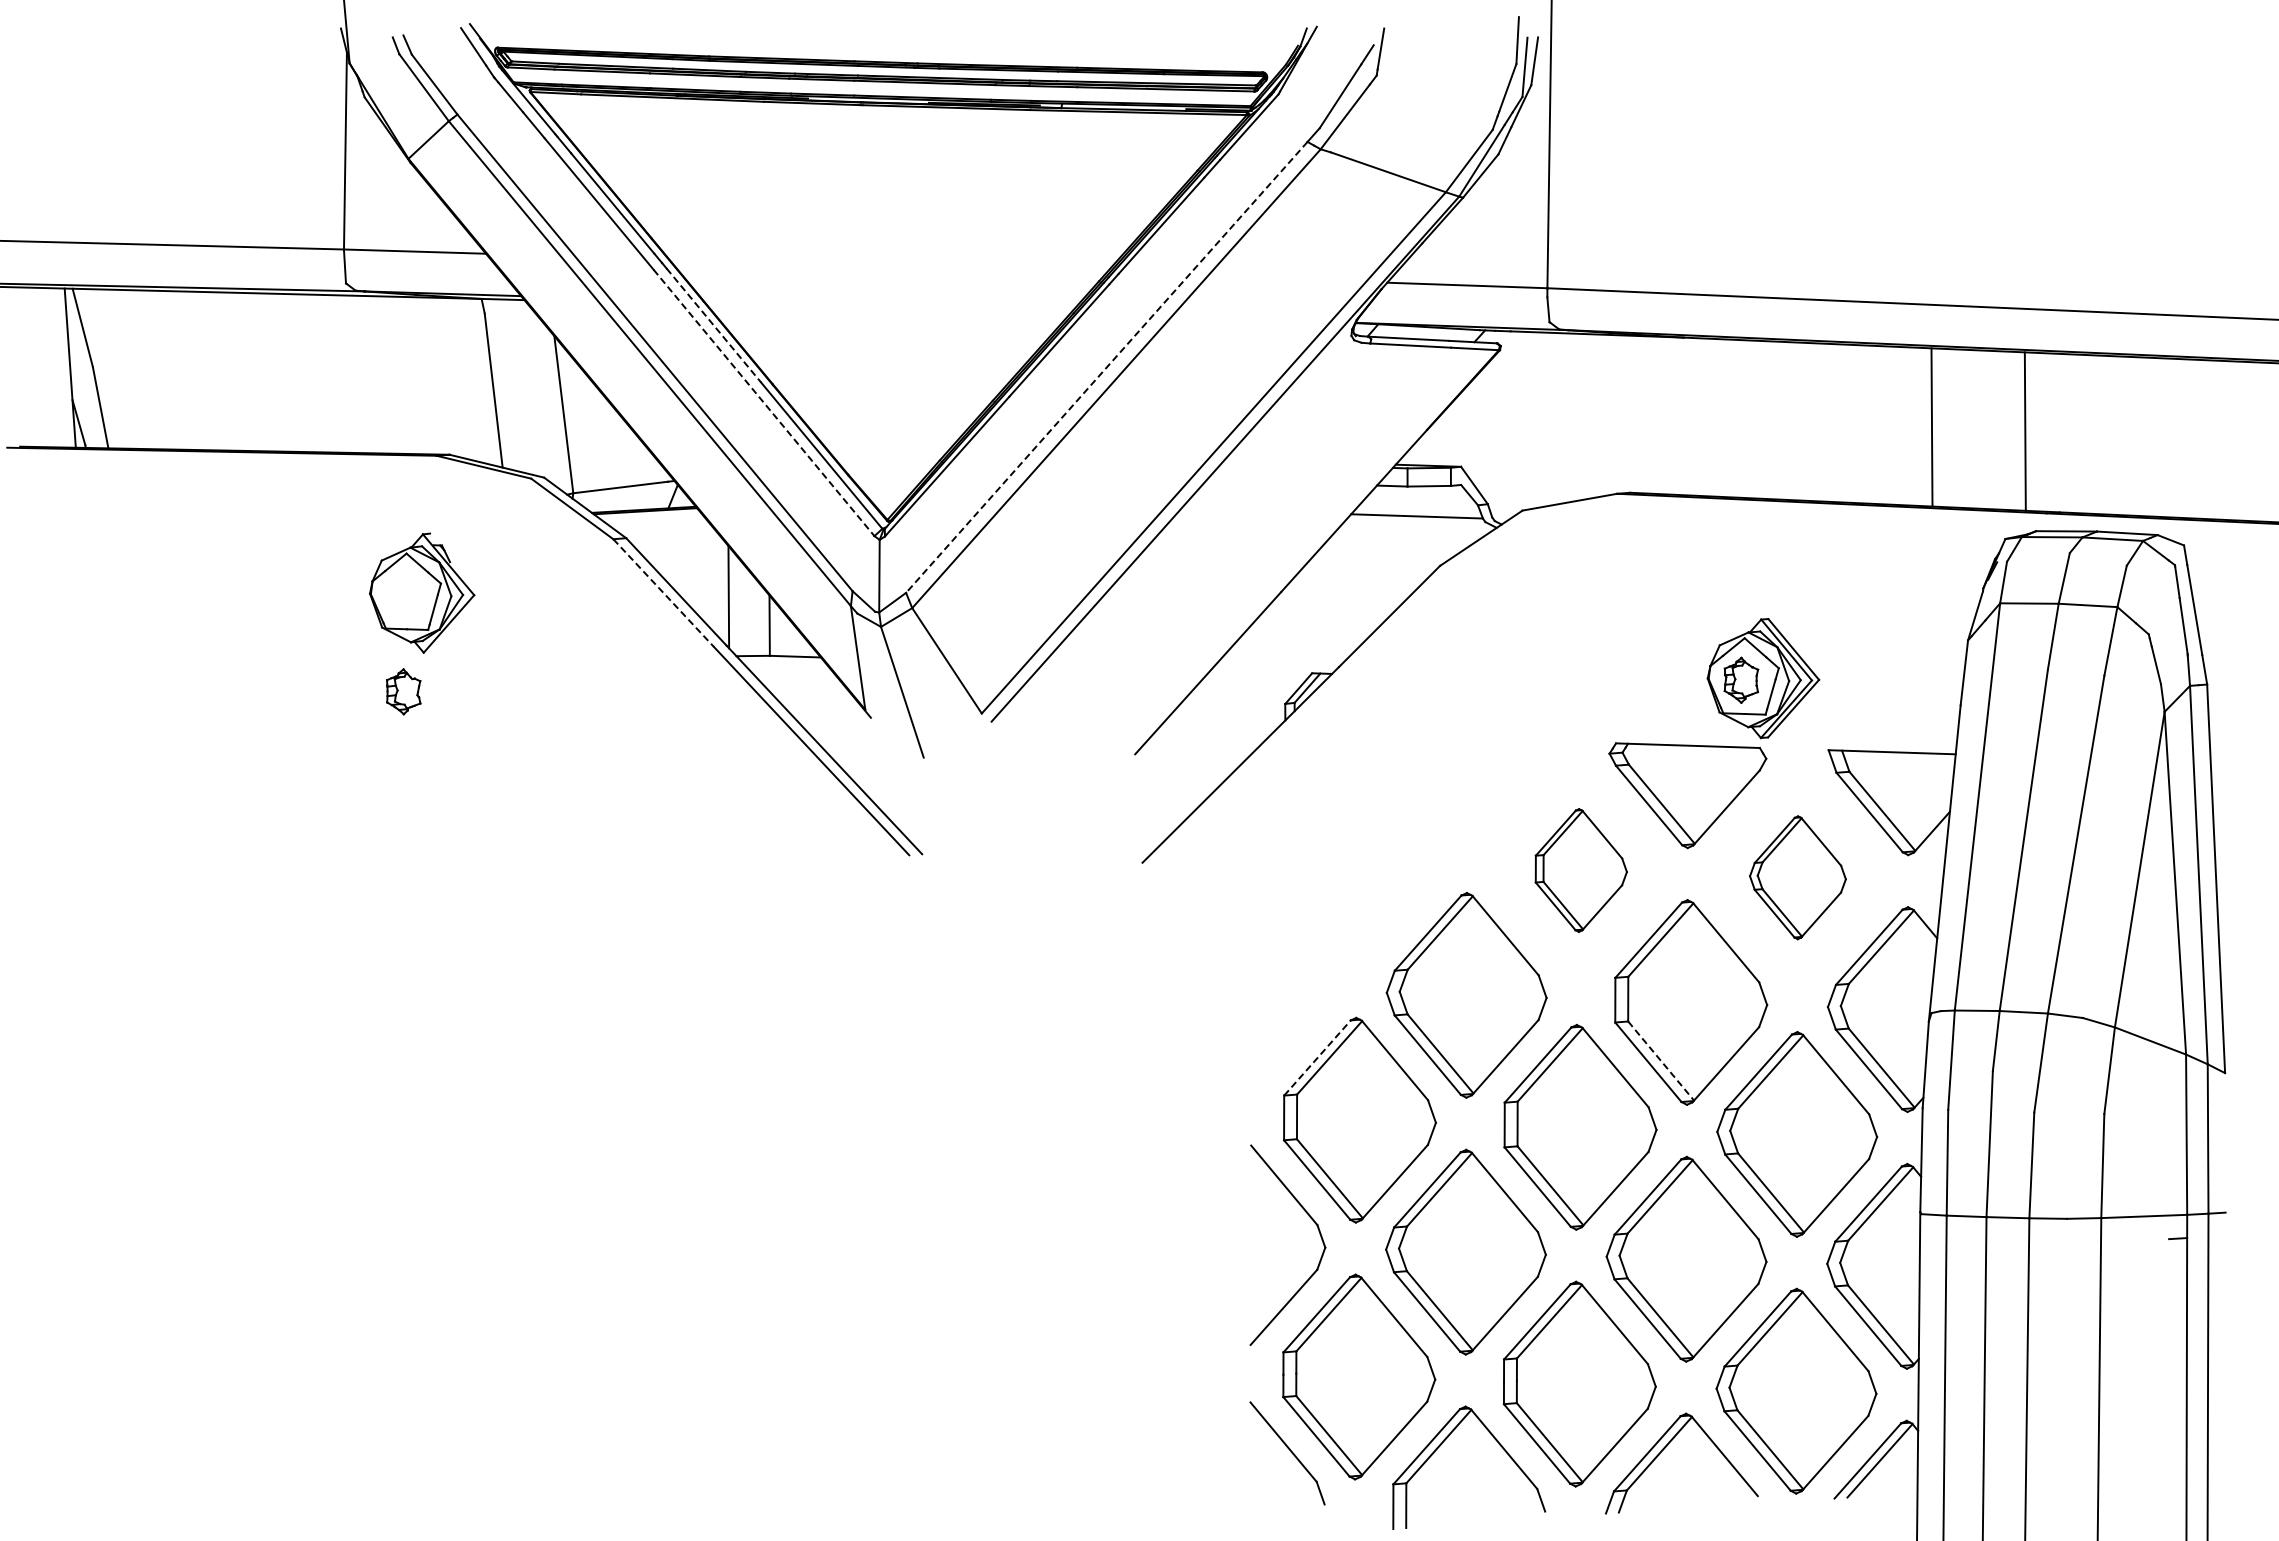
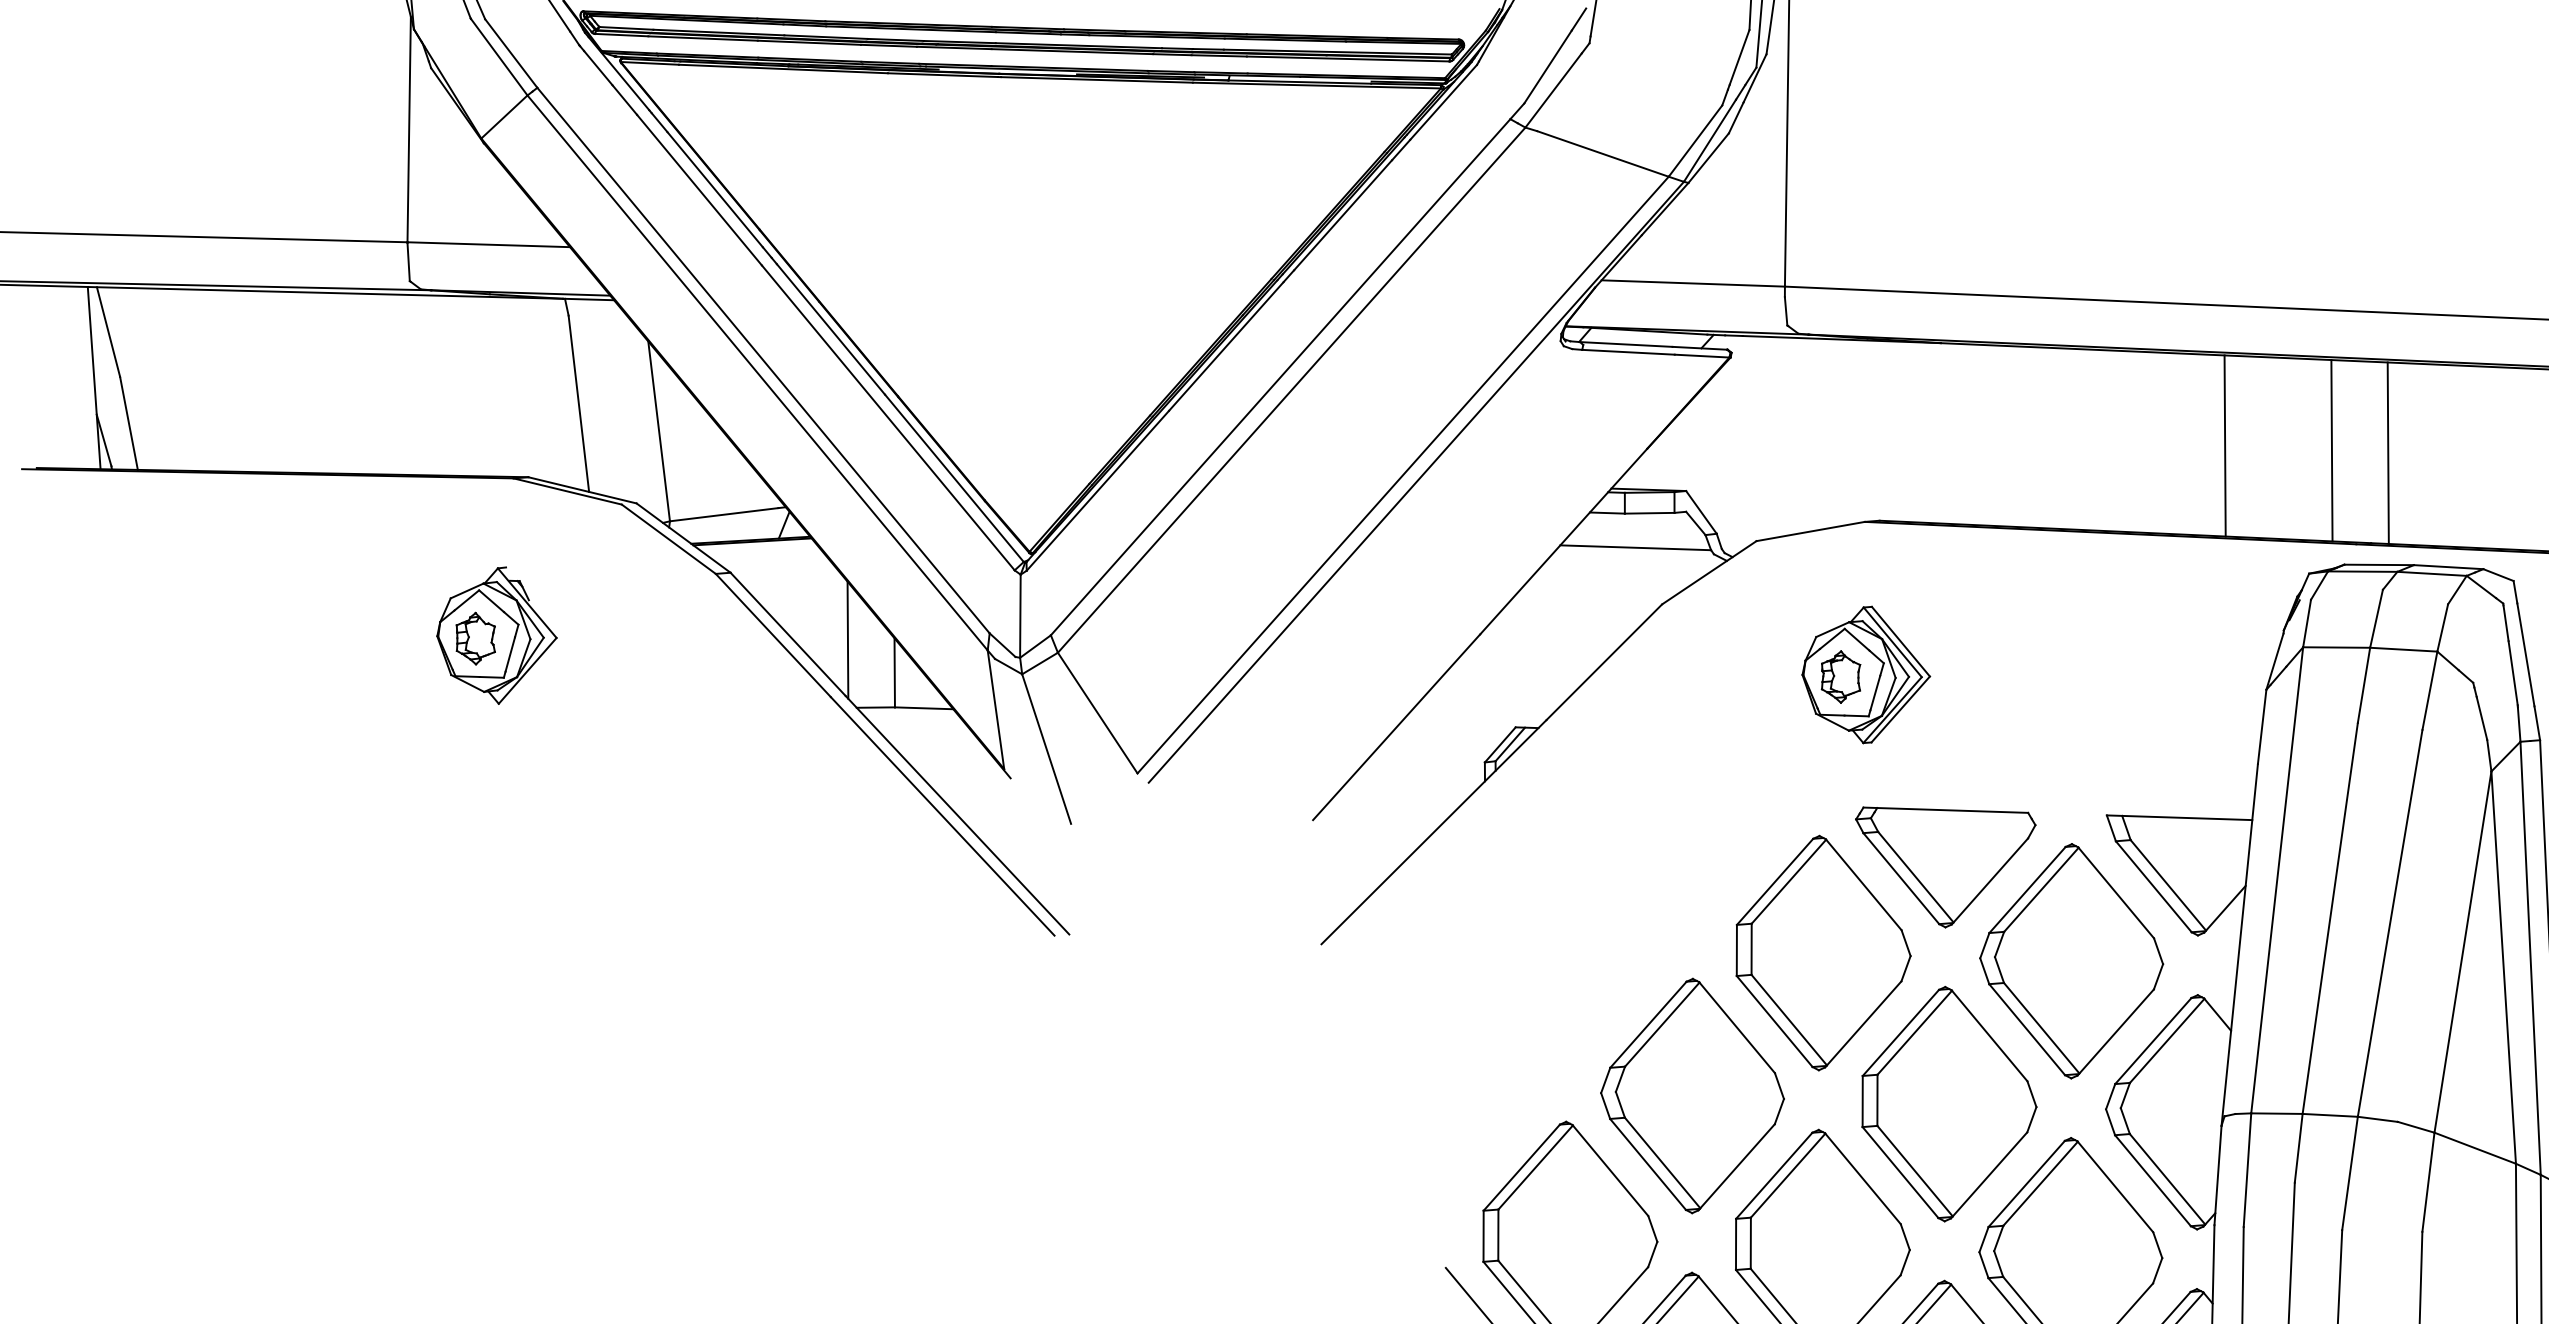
line: (714, 325) -> (831, 329), dashed -> solid
line: (1106, 367) -> (1280, 377), dashed -> solid
line: (764, 403) -> (888, 418), dashed -> solid
line: (2074, 433) -> (2388, 452), added
line: (663, 593) -> (773, 636), dashed -> solid
part: (1763, 678) -> (1866, 674), moved
part: (403, 691) -> (475, 638), moved
part: (1581, 870) -> (1823, 953), size x1.67
part: (1797, 877) -> (2071, 961), size x1.67
line: (1317, 1057) -> (1521, 1167), dashed -> solid
line: (1661, 1061) -> (1915, 1171), dashed -> solid

